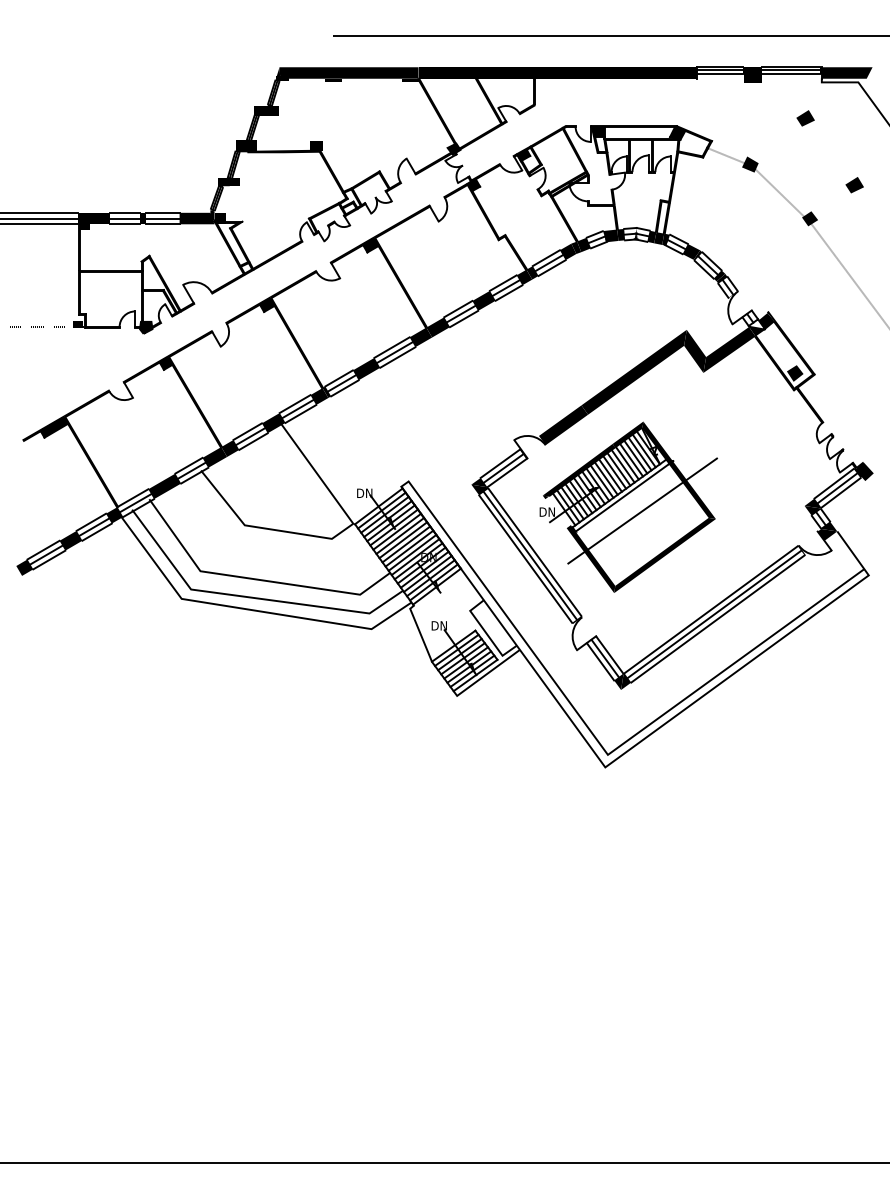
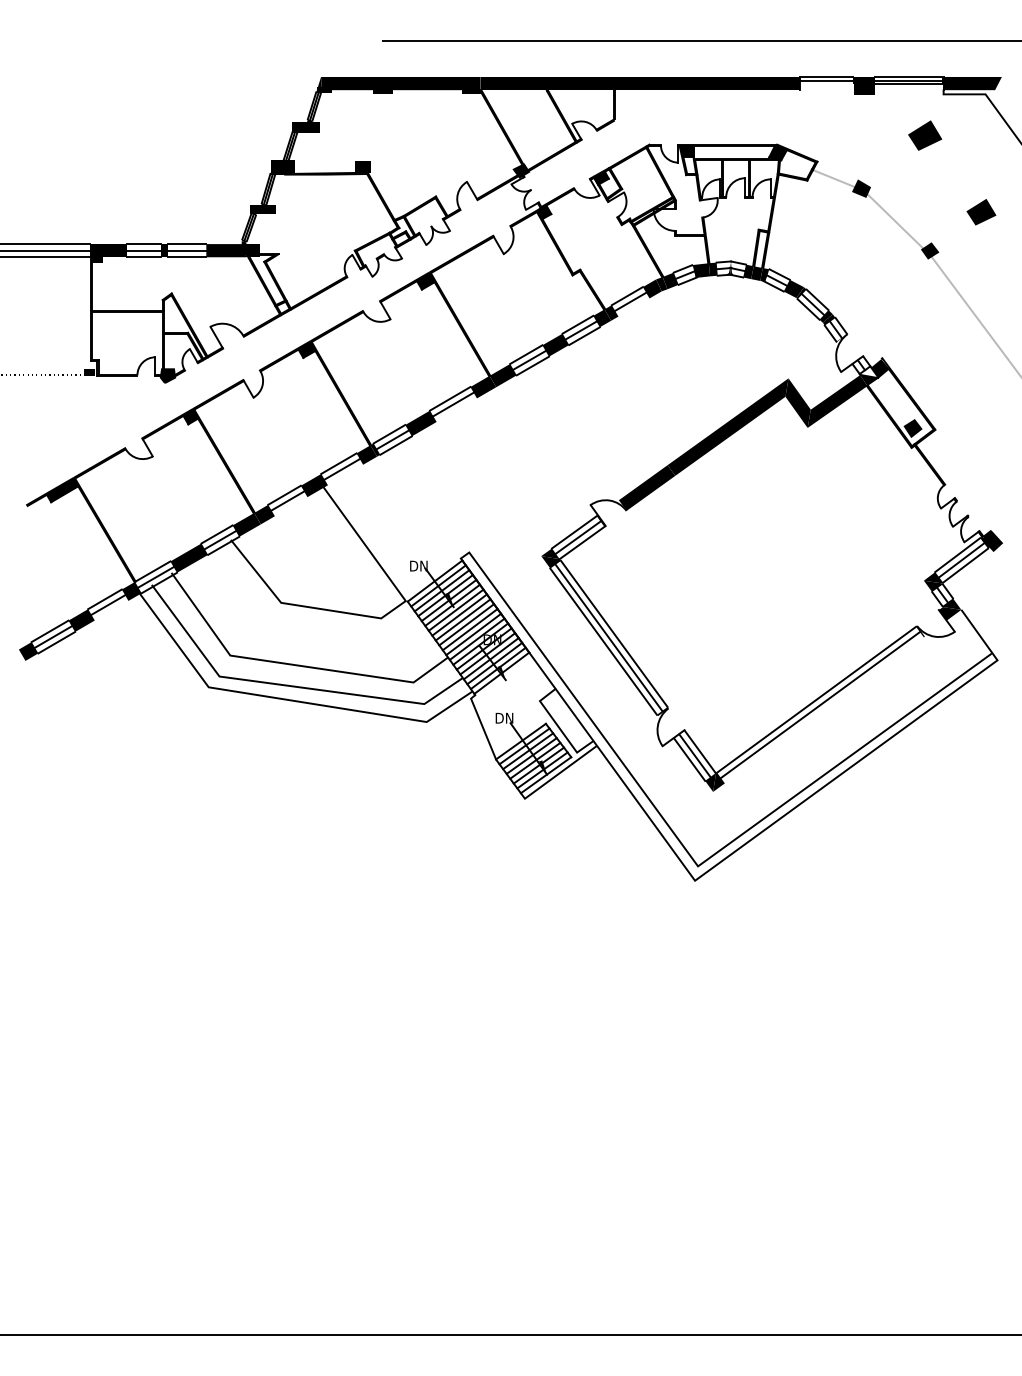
line: (720, 73) -> (827, 84), removed
part: (805, 118) -> (924, 135), size x1.6
part: (854, 185) -> (981, 212), size x1.4
line: (551, 267) -> (633, 306), removed
line: (397, 357) -> (456, 410), removed
line: (300, 413) -> (345, 474), removed
line: (253, 441) -> (291, 506), removed
part: (628, 506) -> (721, 581), removed
line: (96, 531) -> (110, 609), removed
line: (717, 618) -> (823, 709), removed

